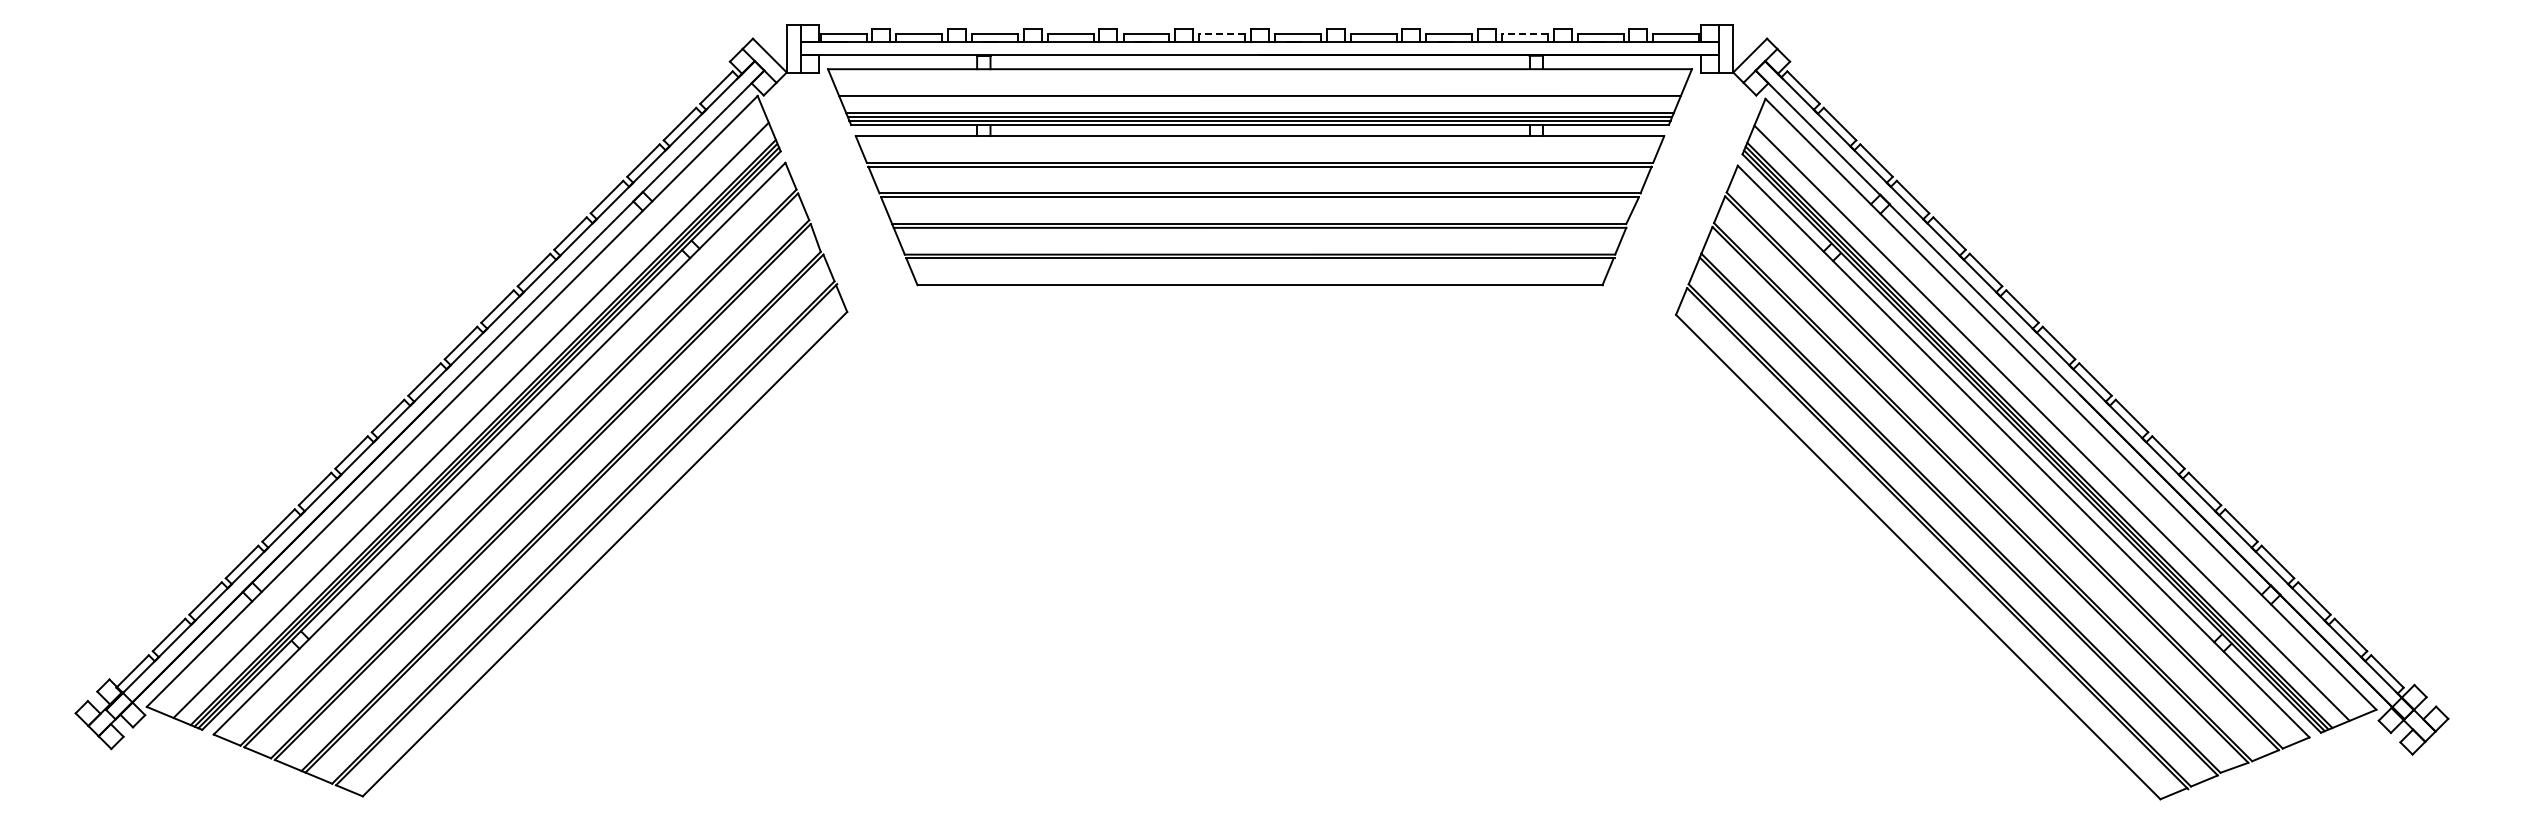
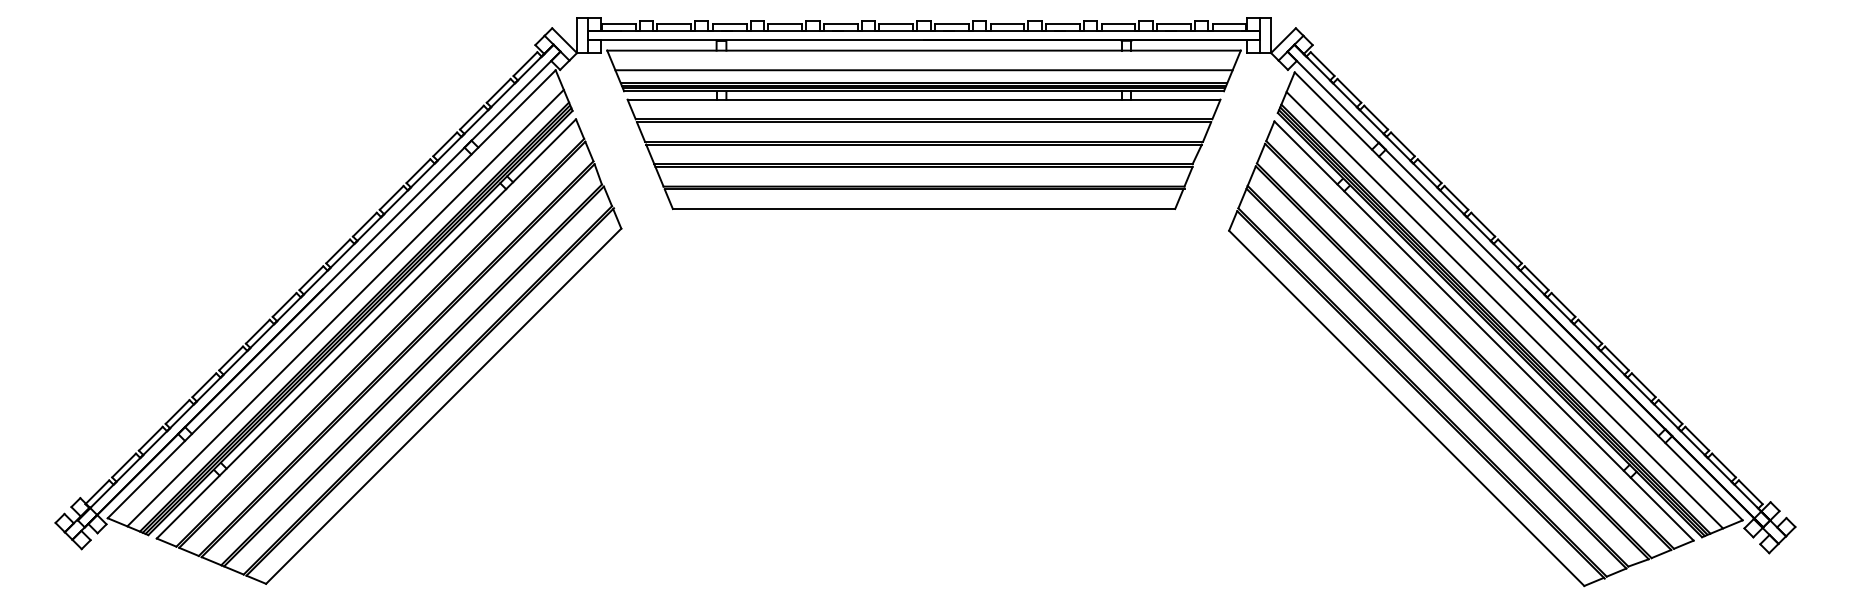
line: (1222, 33) -> (896, 24), dashed -> solid
line: (1524, 33) -> (1117, 24), dashed -> solid

